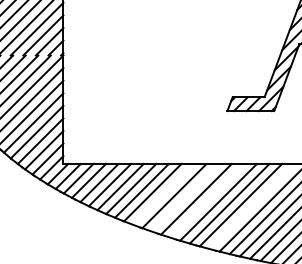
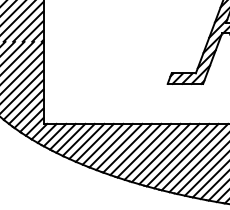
line: (163, 193) -> (119, 146), added
line: (184, 197) -> (135, 149), added
line: (207, 200) -> (152, 151), added
line: (252, 205) -> (186, 155), added

